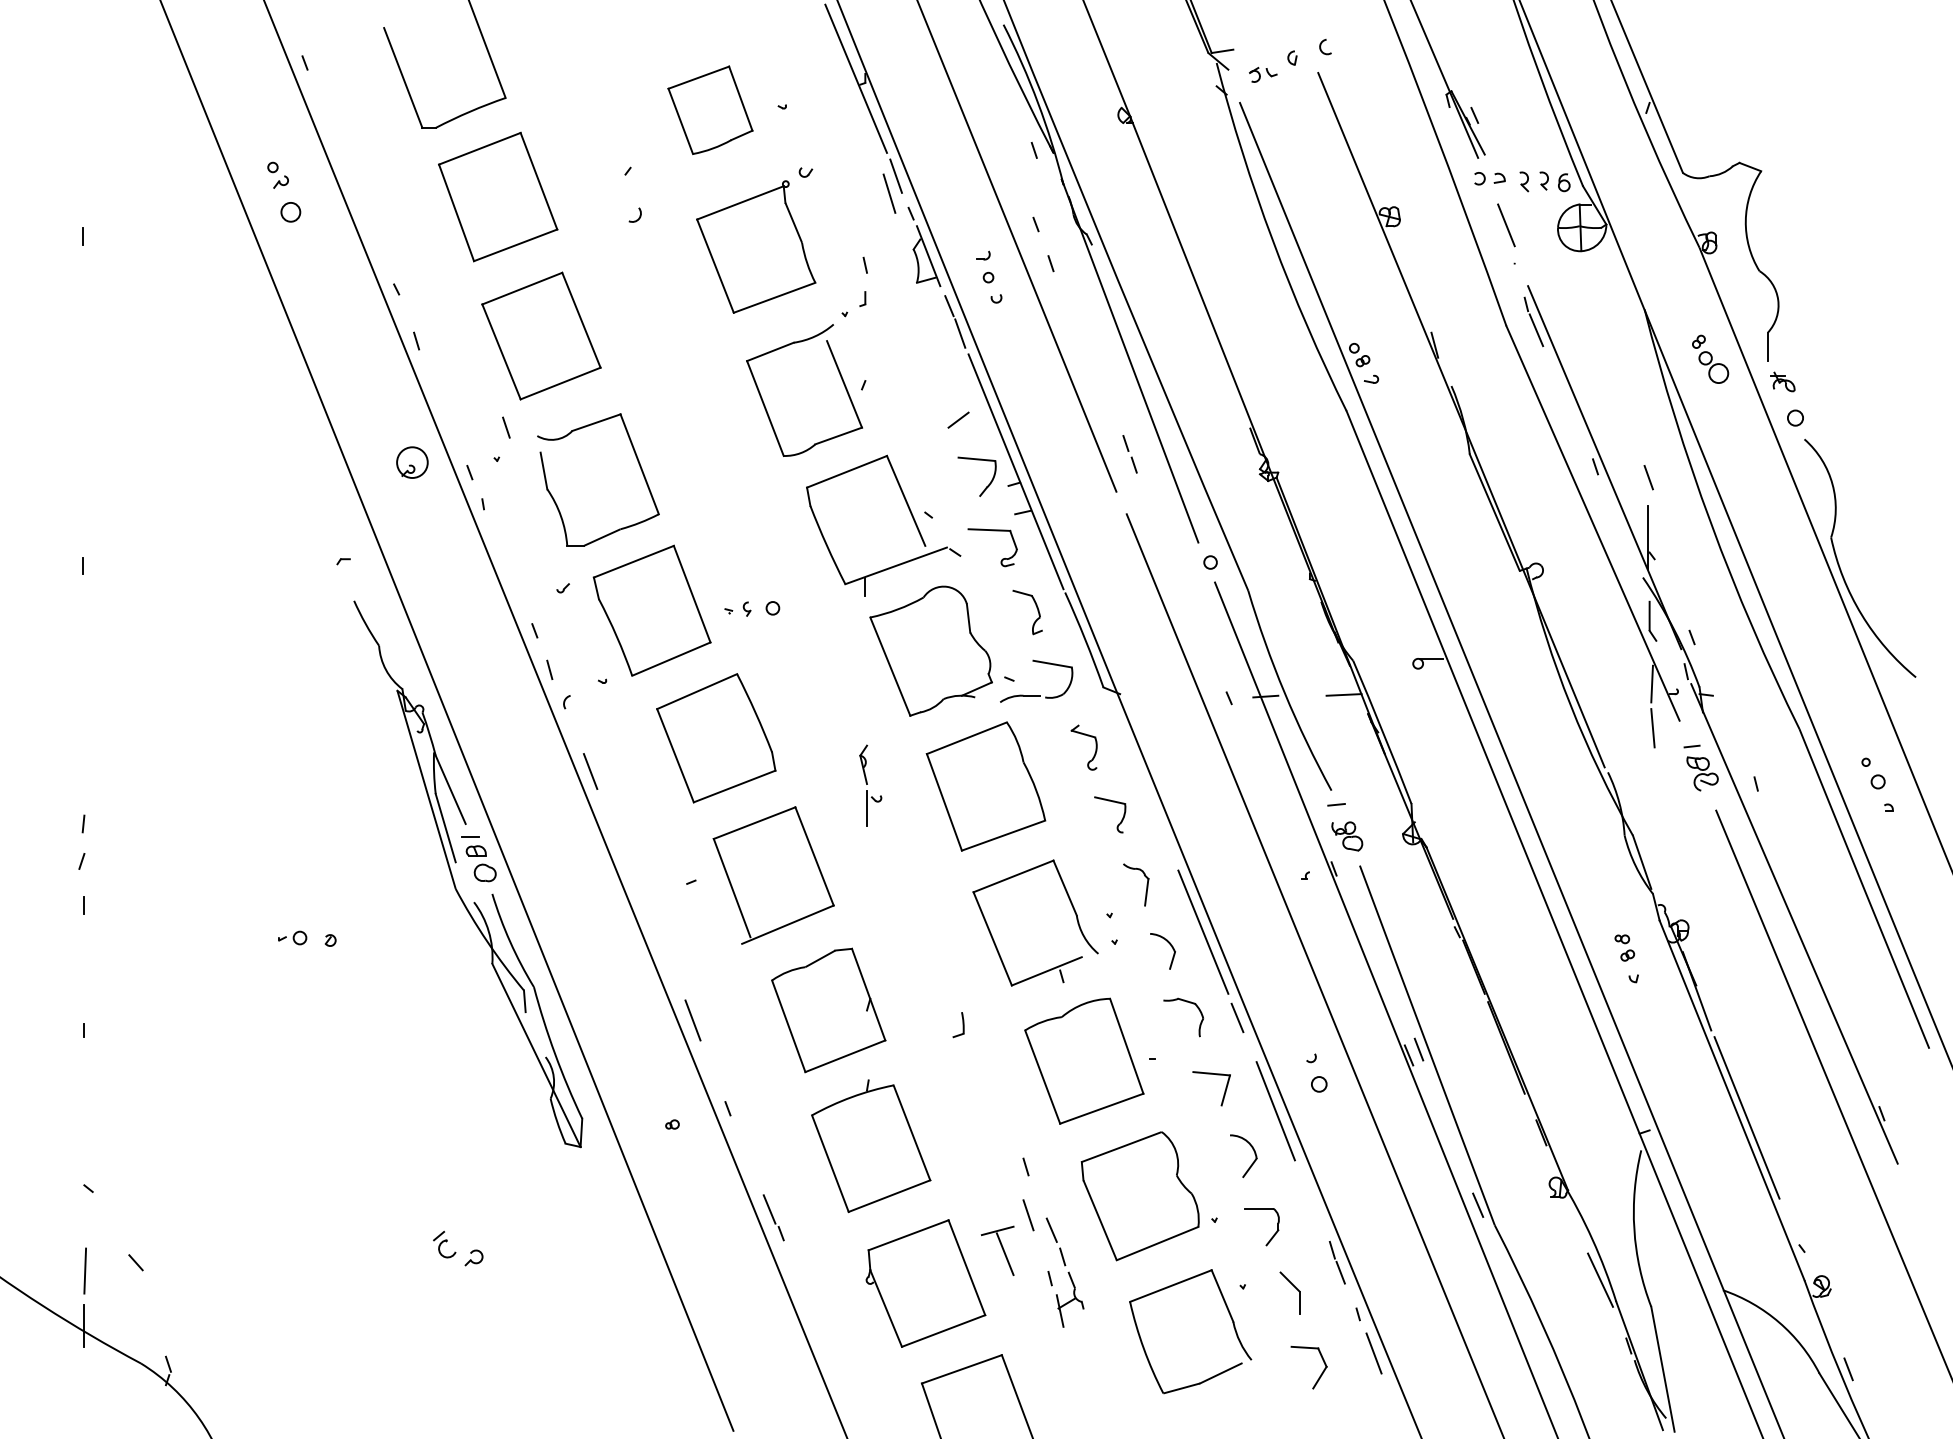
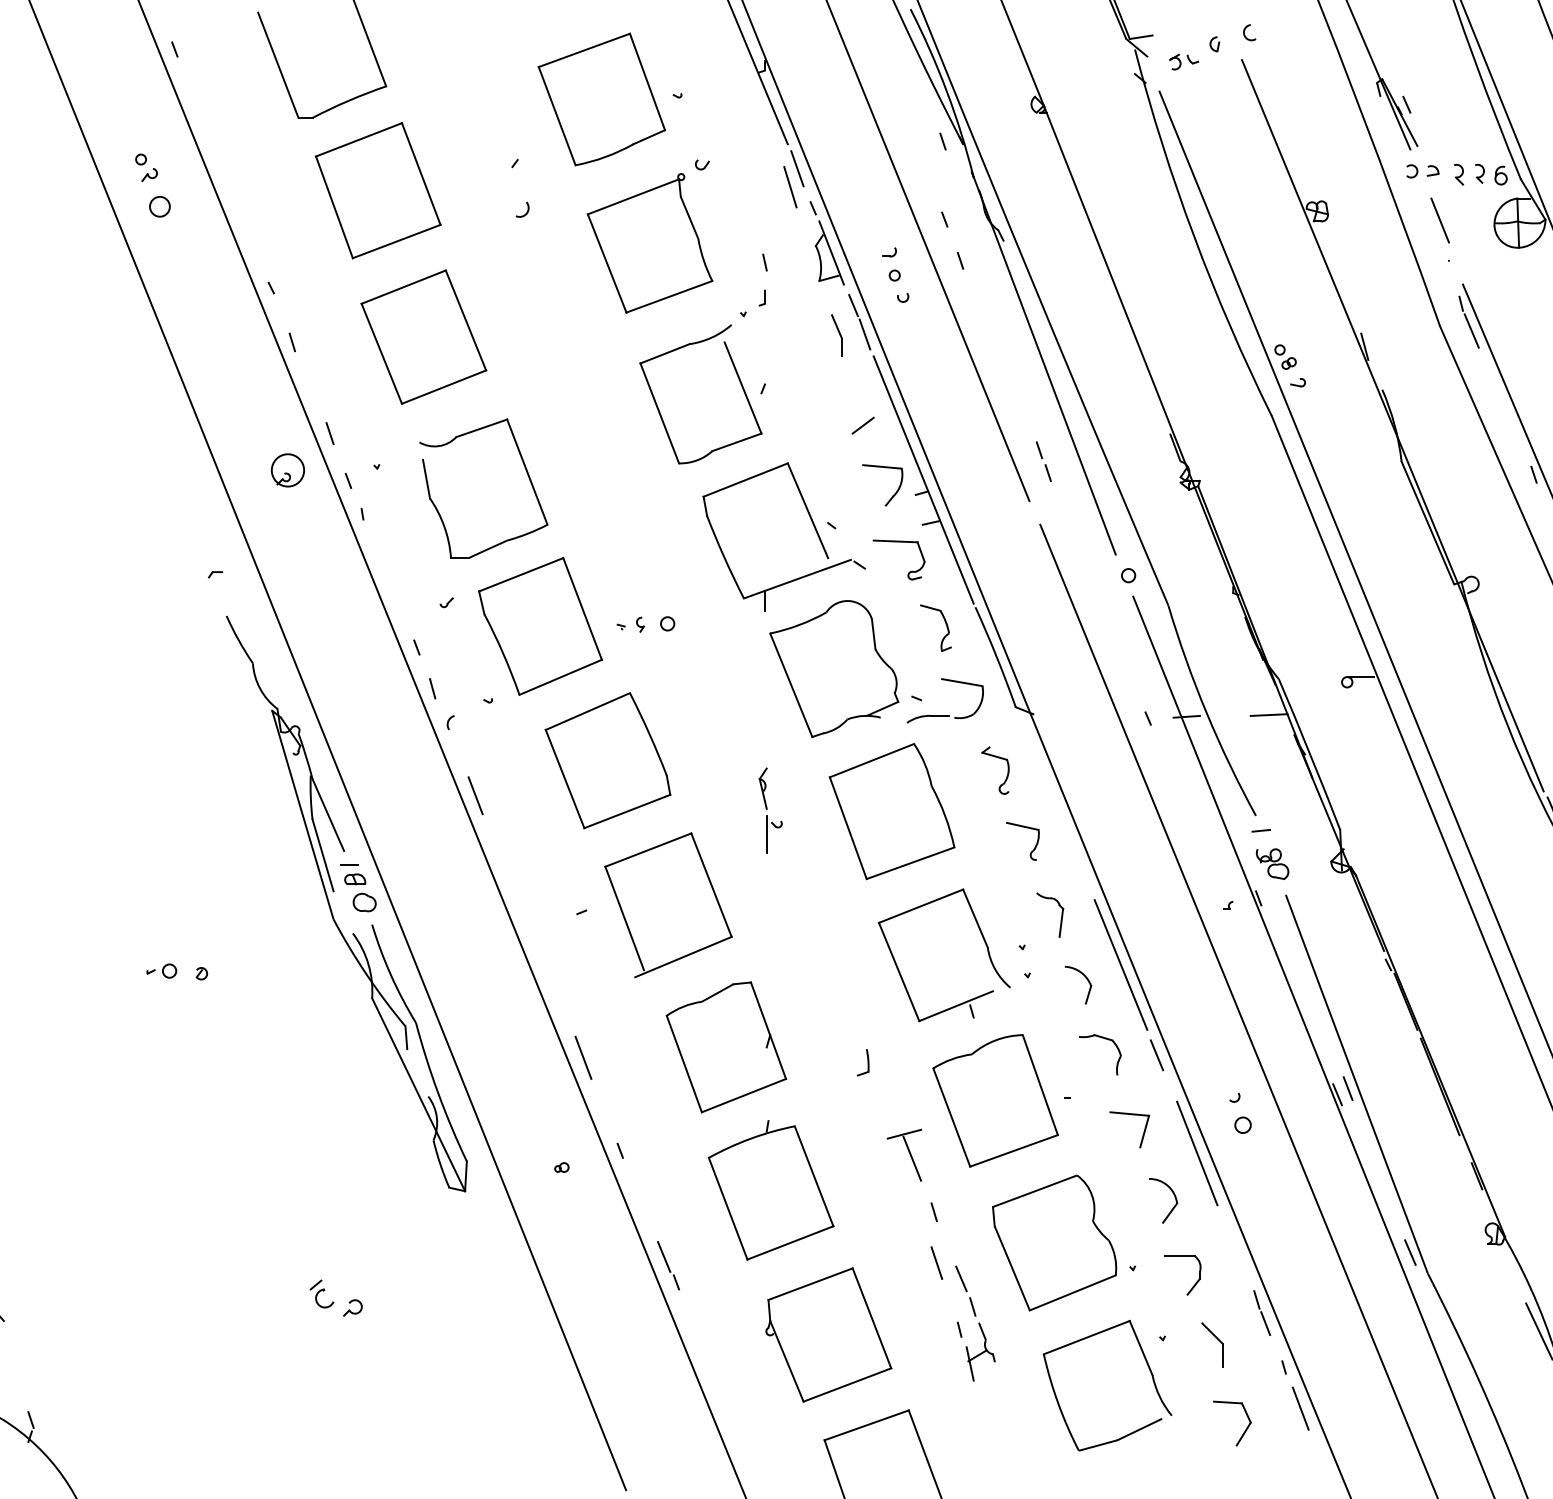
part: (710, 109) -> (601, 98), size x1.43
part: (933, 334) -> (836, 335), added
line: (506, 427) -> (330, 433), moved
part: (997, 1250) -> (904, 1154), moved

